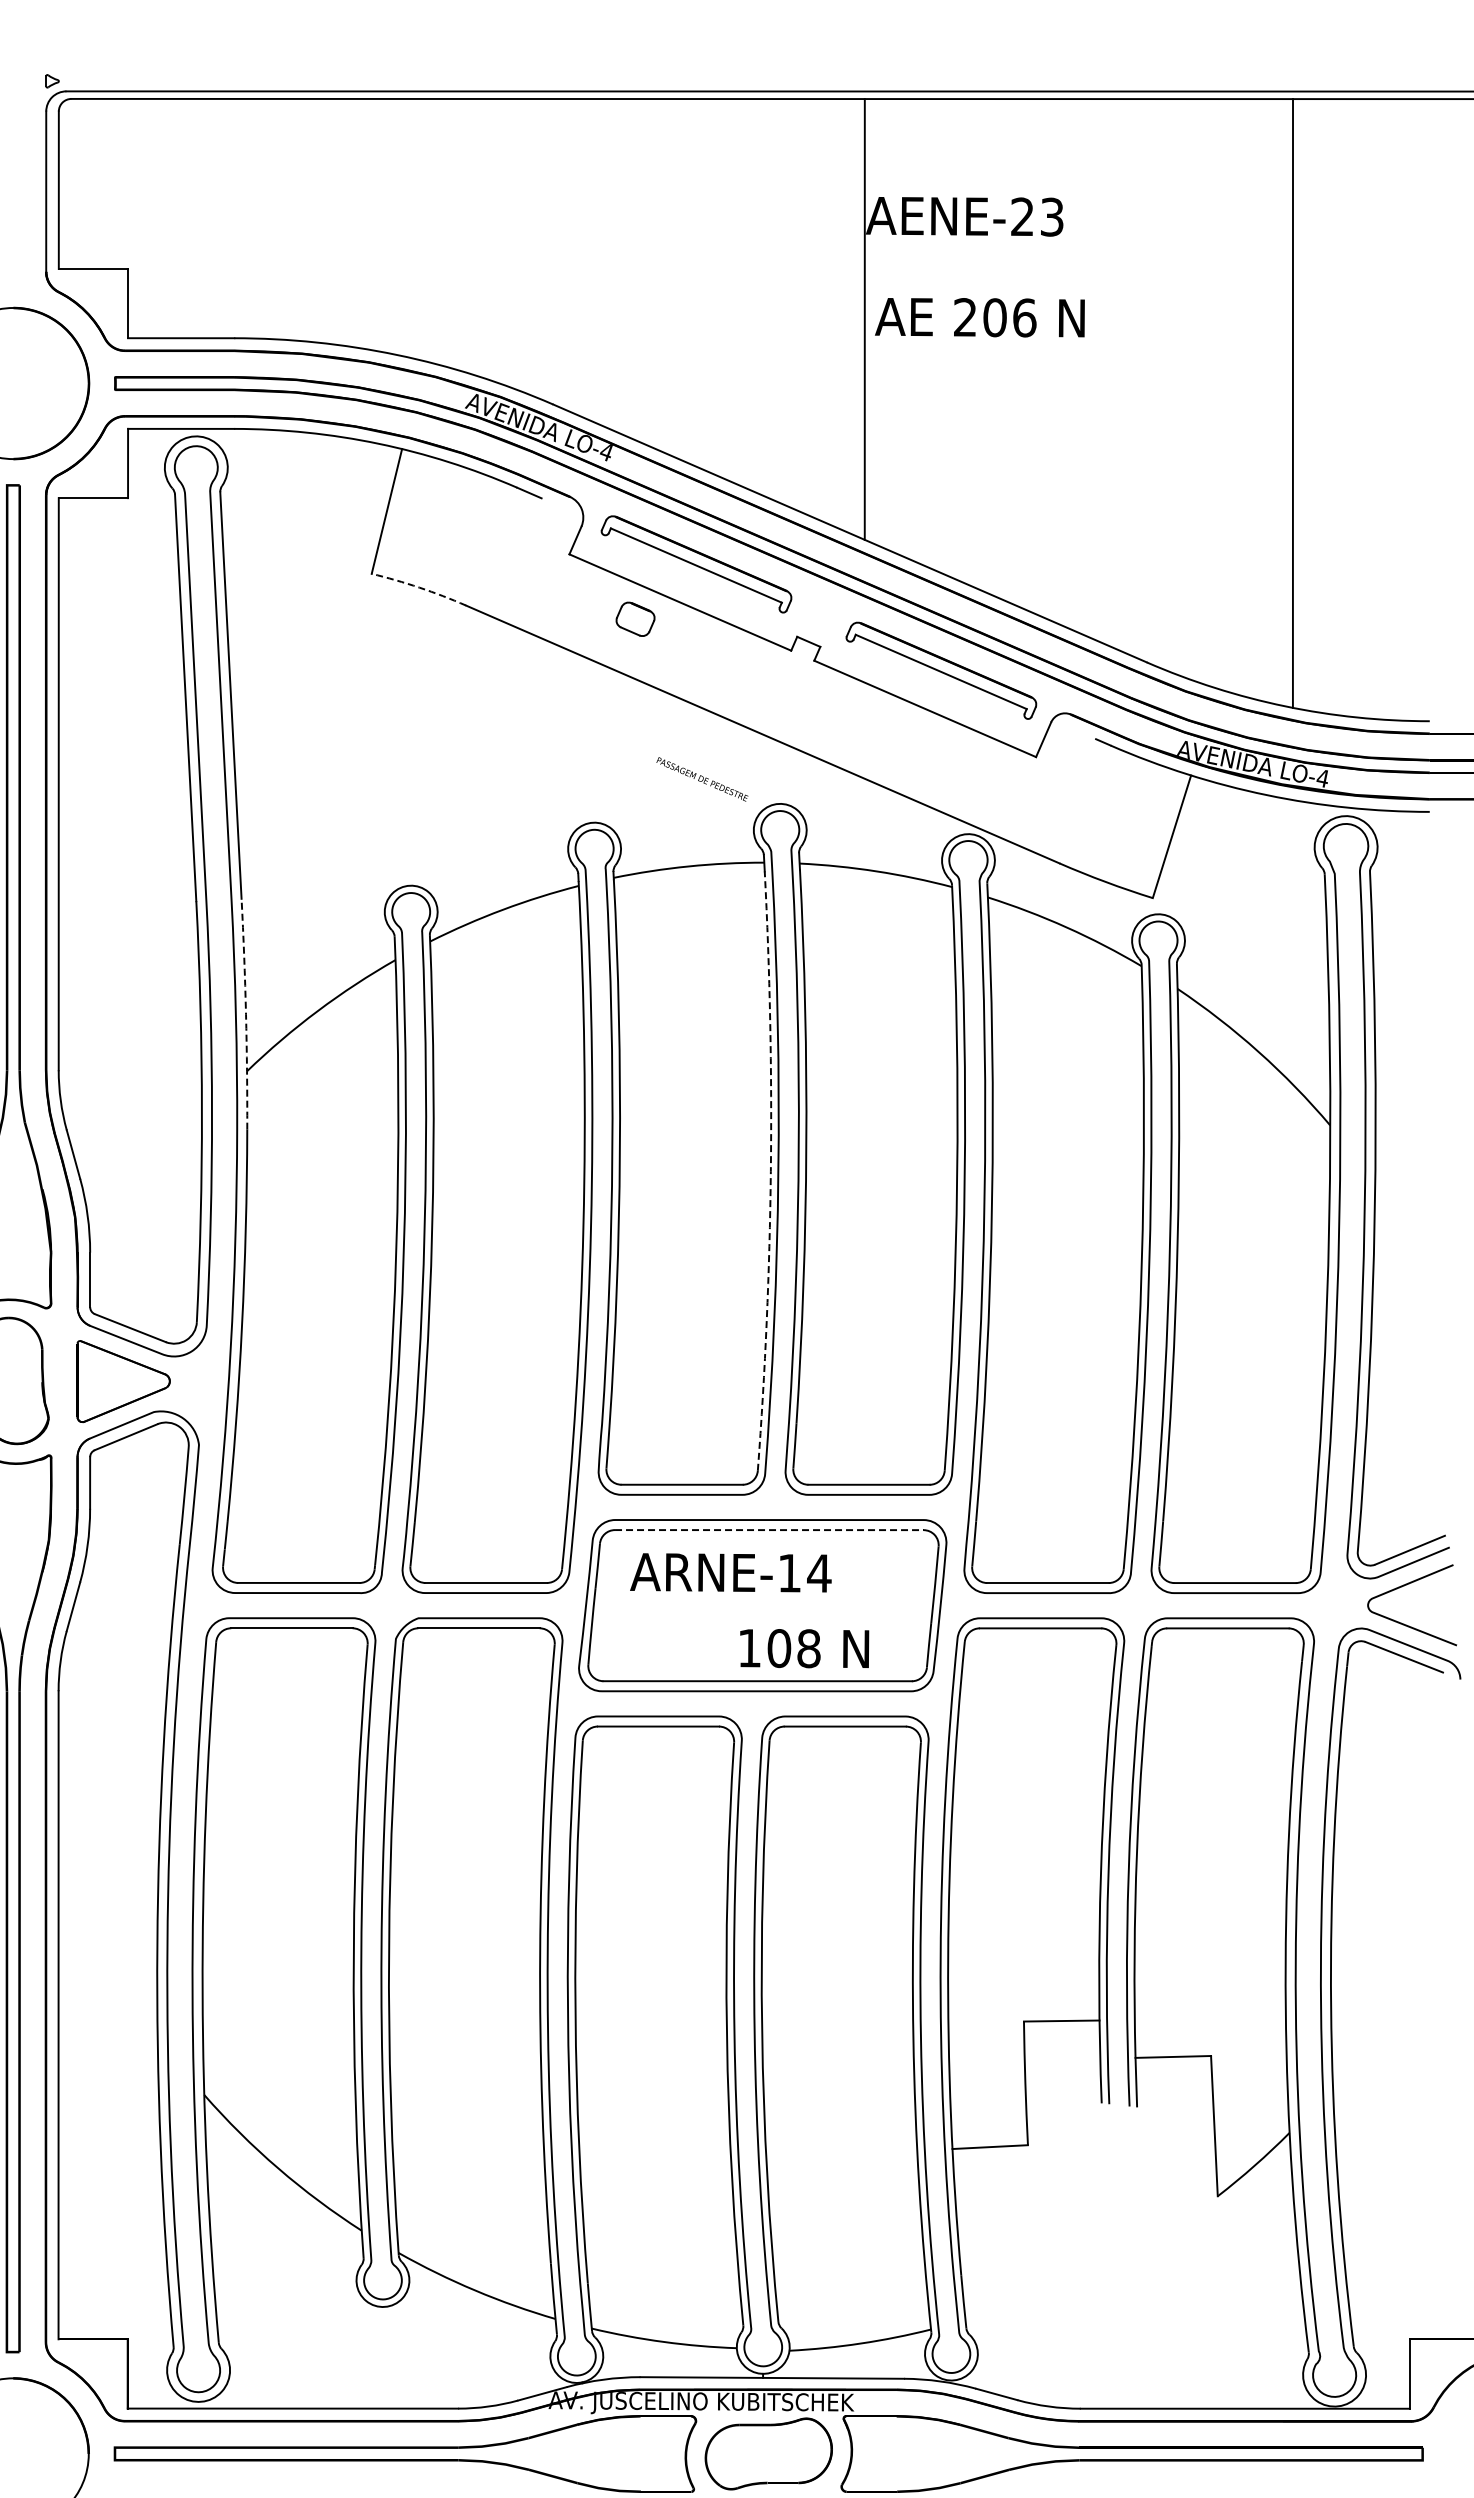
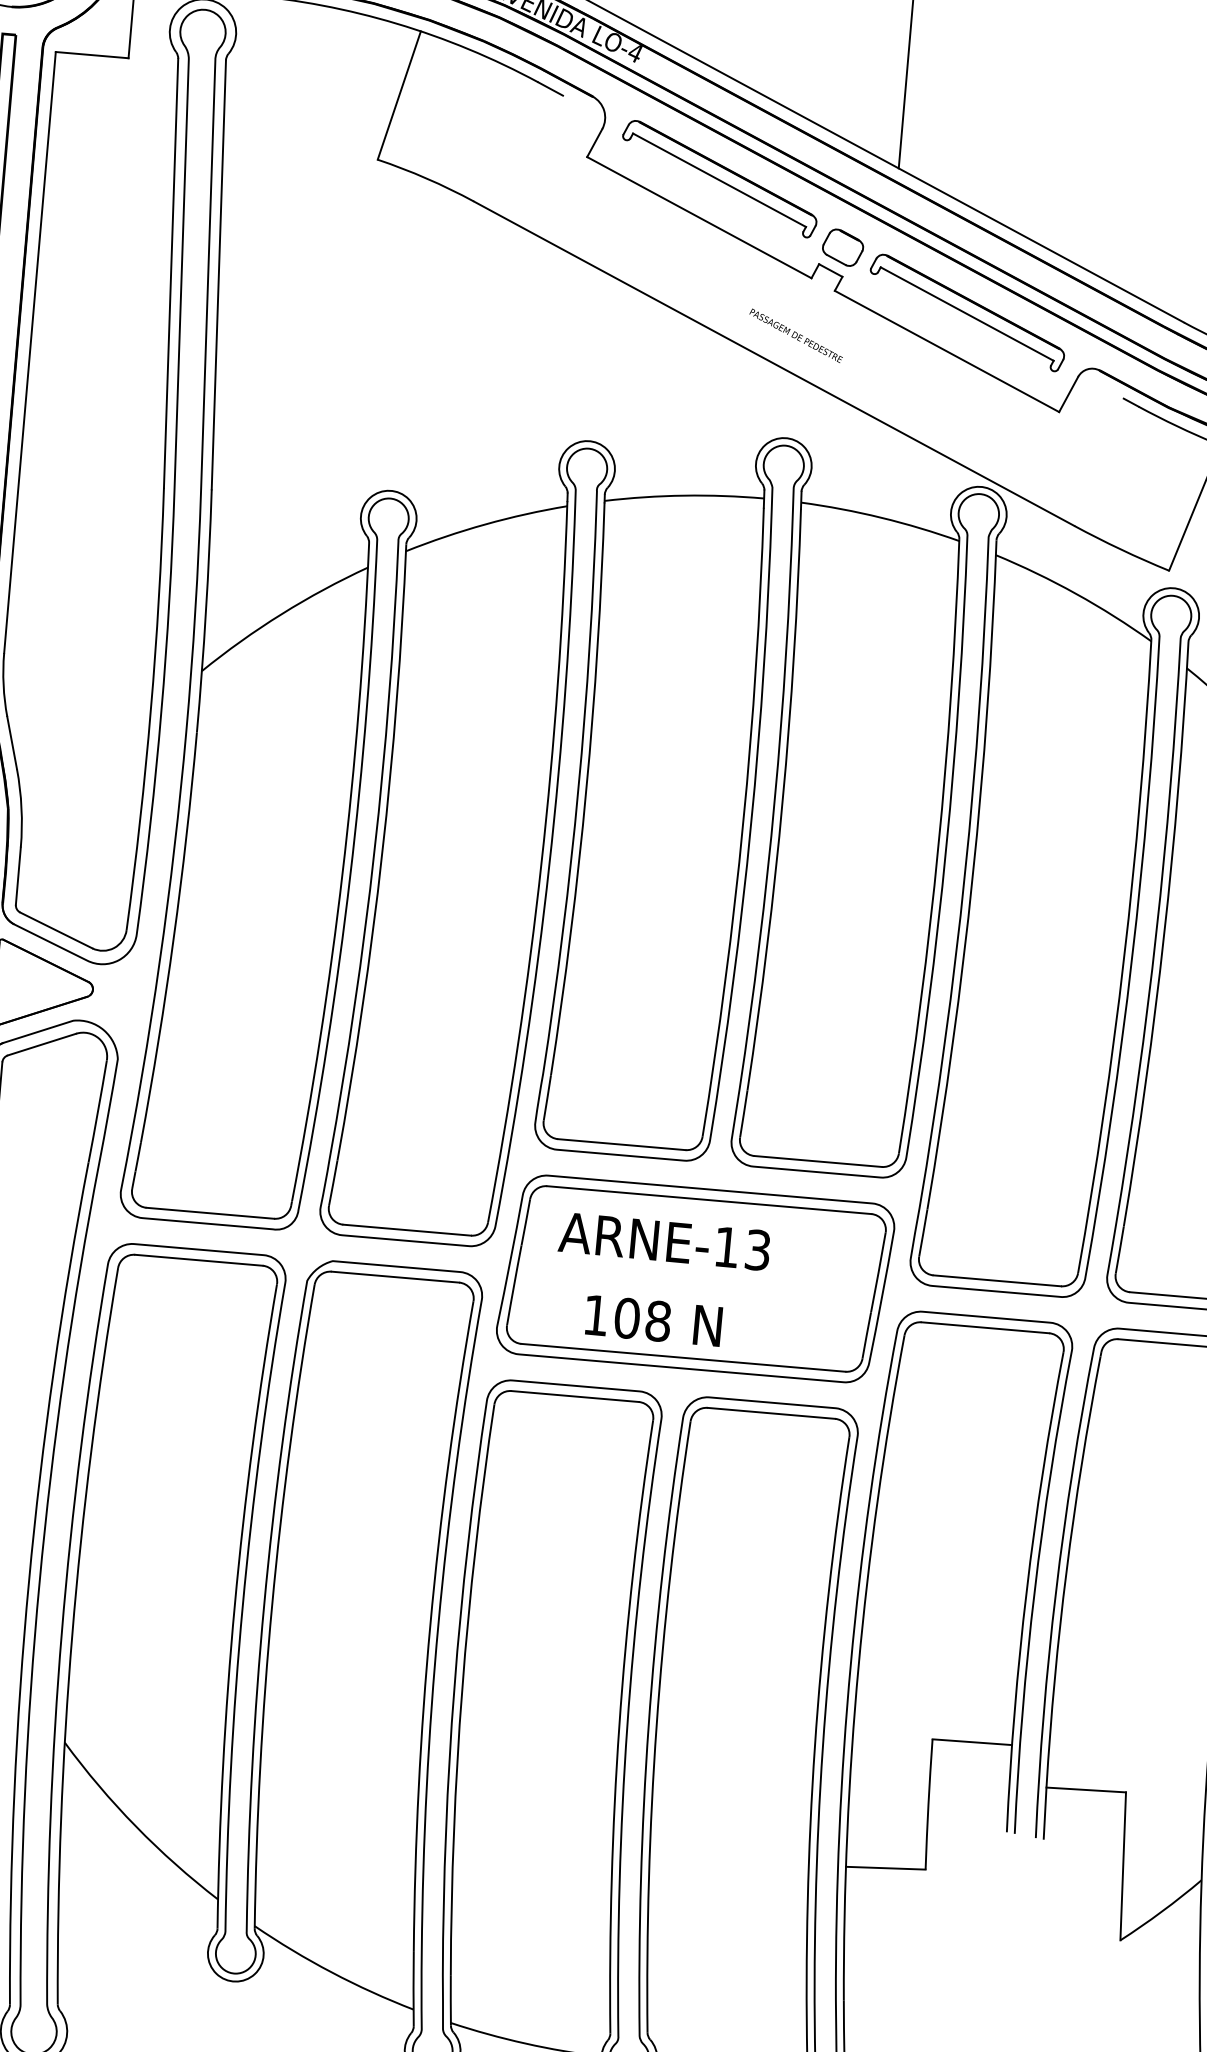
arc: (419, 587) -> (426, 178), dashed -> solid
part: (635, 618) -> (843, 246), moved
text: (702, 779) -> (796, 335), moved
arc: (246, 1014) -> (206, 611), dashed -> solid
arc: (770, 1171) -> (742, 823), dashed -> solid
line: (769, 1530) -> (709, 1200), dashed -> solid
text: (819, 1573) -> (758, 1250), ARNE-14 -> ARNE-13
text: (804, 1648) -> (653, 1320), moved

